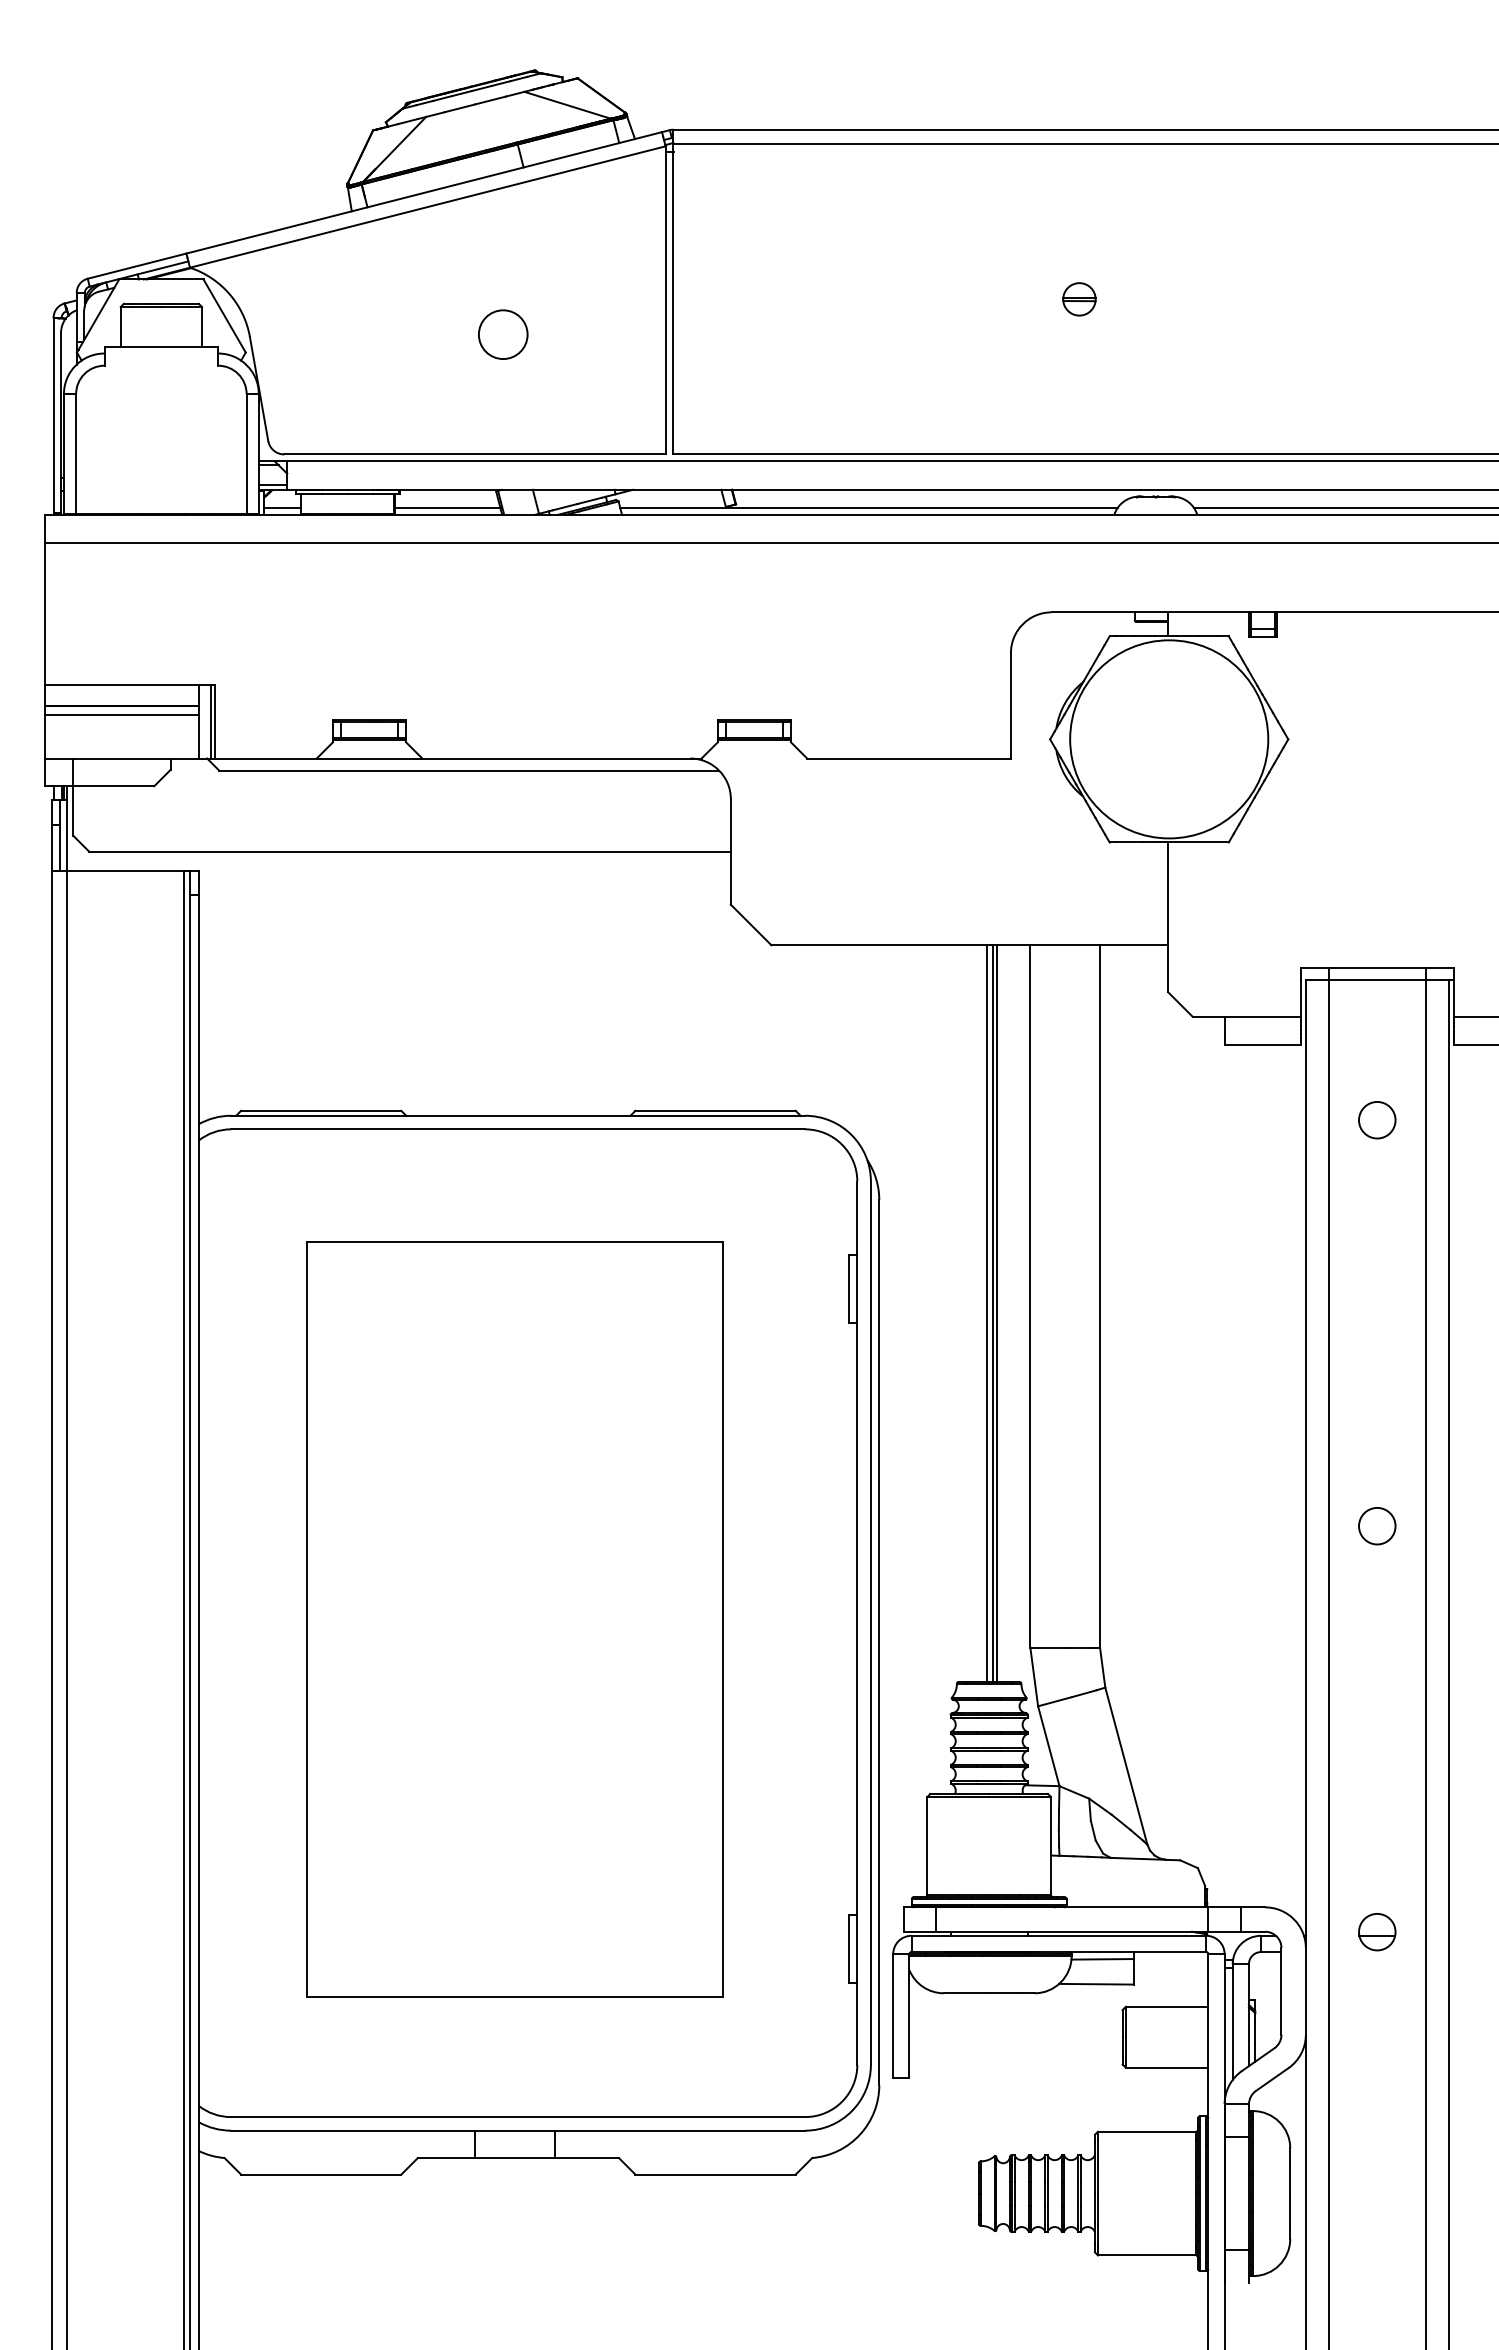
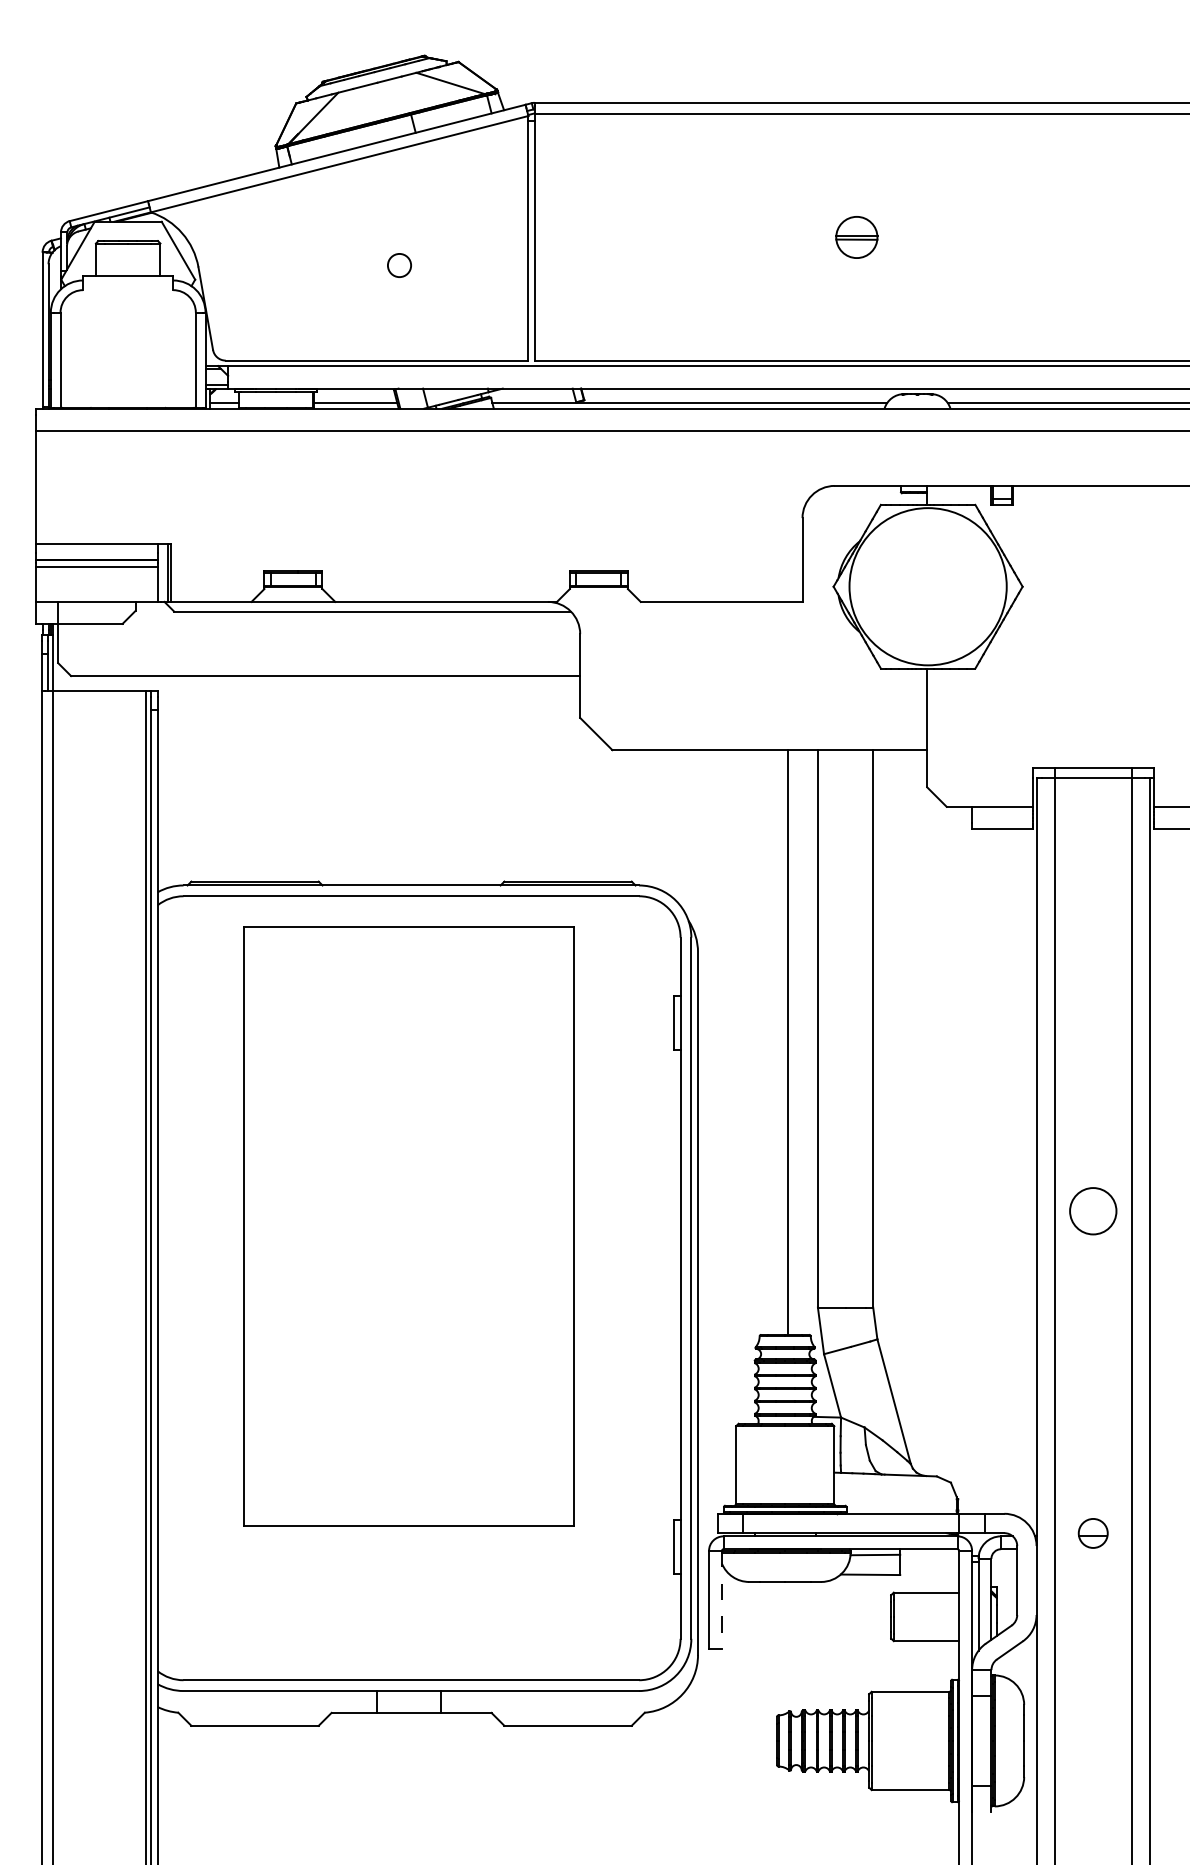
part: (1079, 299) -> (856, 237), size x1.6
circle: (502, 334) -> (398, 265), size x0.6
circle: (1377, 1120) -> (1093, 889), removed
line: (986, 1313) -> (783, 1042), removed
line: (996, 1313) -> (791, 1042), removed
circle: (1377, 1525) -> (1093, 1210), size x1.6
part: (514, 1619) -> (408, 1226), moved
line: (909, 2015) -> (721, 1599), solid -> dashed

